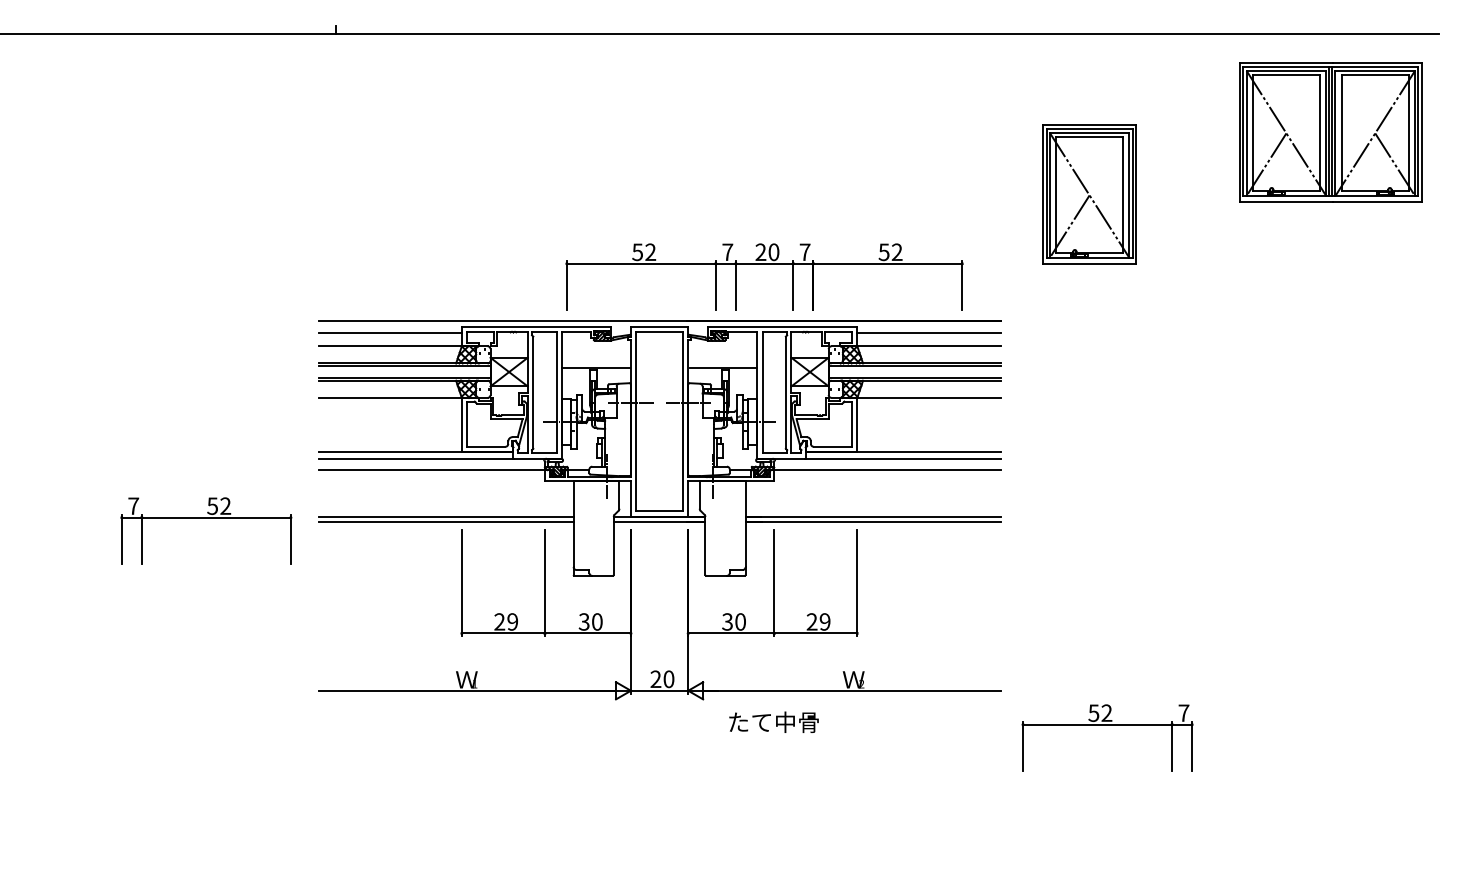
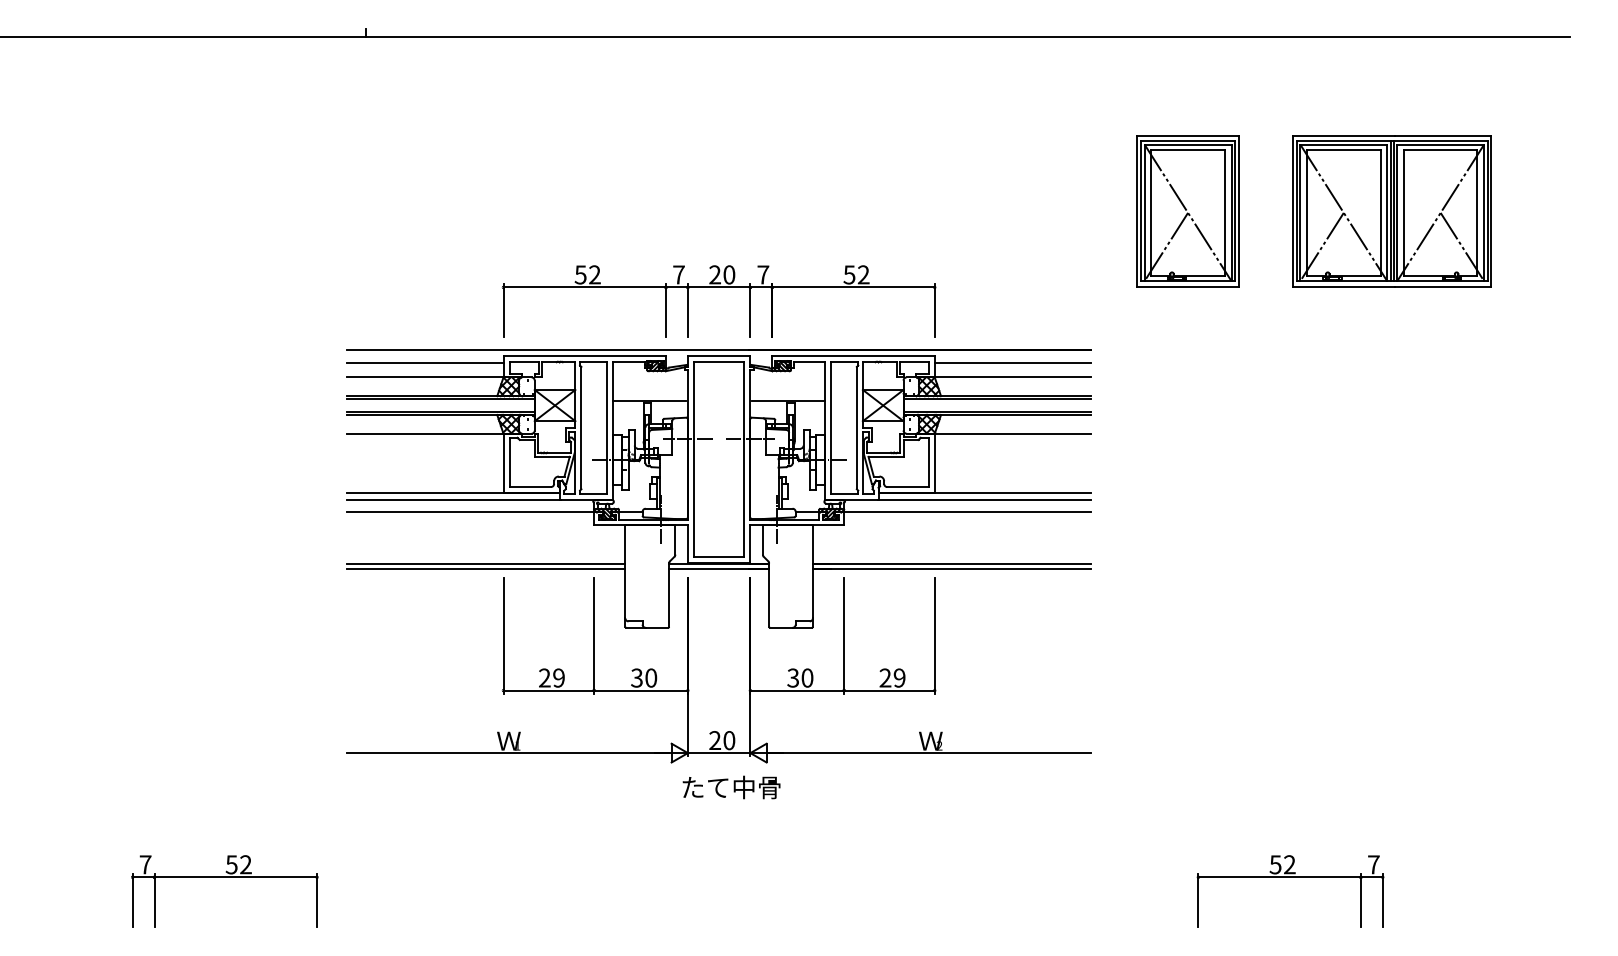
part: (1330, 132) -> (1391, 211), moved
part: (764, 264) -> (719, 288), moved
part: (206, 518) -> (225, 878), moved
text: (773, 721) -> (731, 786), moved
part: (1107, 725) -> (1290, 878), moved

